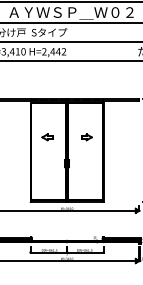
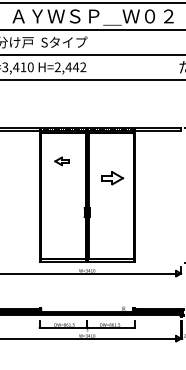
part: (47, 137) -> (61, 161), moved
part: (86, 137) -> (112, 178), size x1.6

